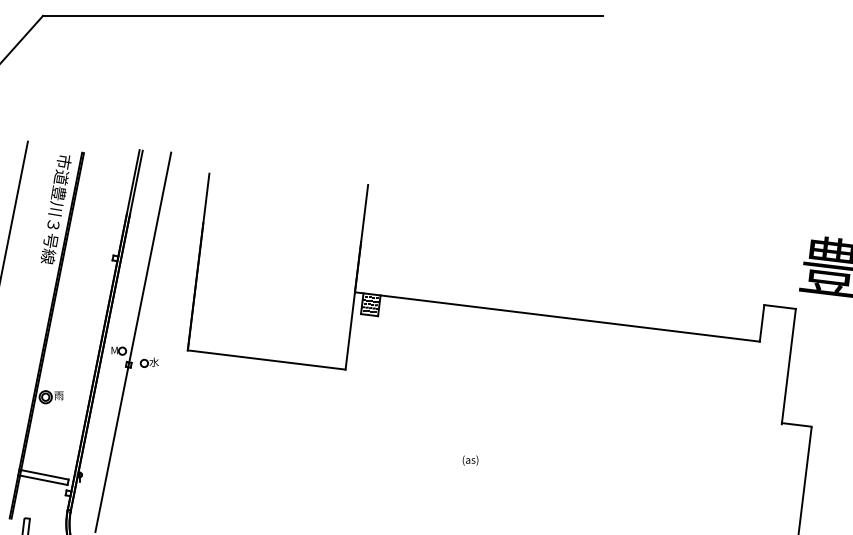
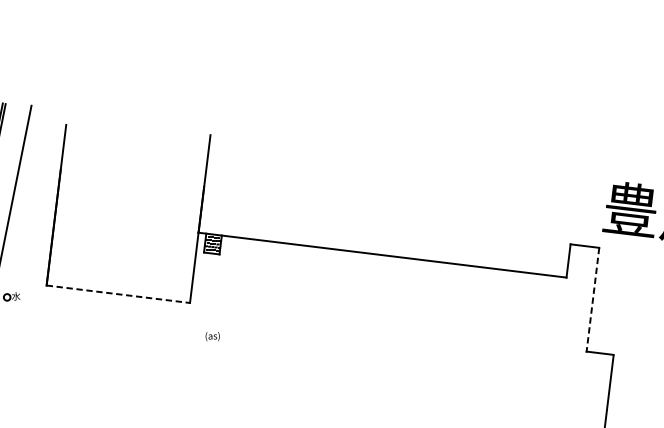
line: (267, 360) -> (119, 294), solid -> dashed
line: (788, 367) -> (592, 301), solid -> dashed
text: (470, 460) -> (212, 336), moved

